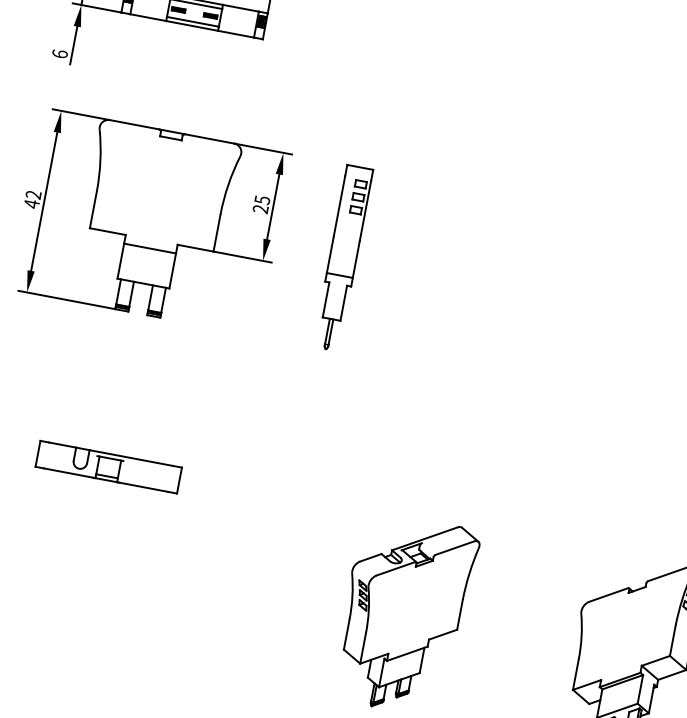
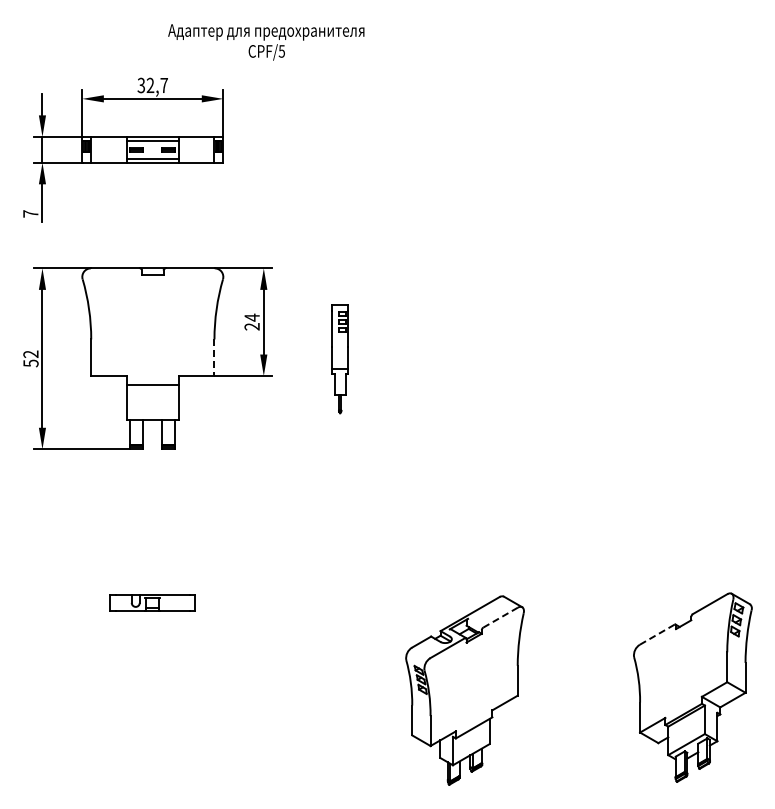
text: (59, 53) -> (30, 213), 6 -> 7
text: (261, 199) -> (251, 317), 25 -> 24
text: (31, 204) -> (30, 363), 42 -> 52
line: (216, 233) -> (214, 358), solid -> dashed
part: (342, 257) -> (339, 358), size x0.6
part: (108, 467) -> (152, 602), size x0.6
line: (454, 548) -> (500, 617), solid -> dashed
line: (609, 594) -> (657, 634), solid -> dashed

